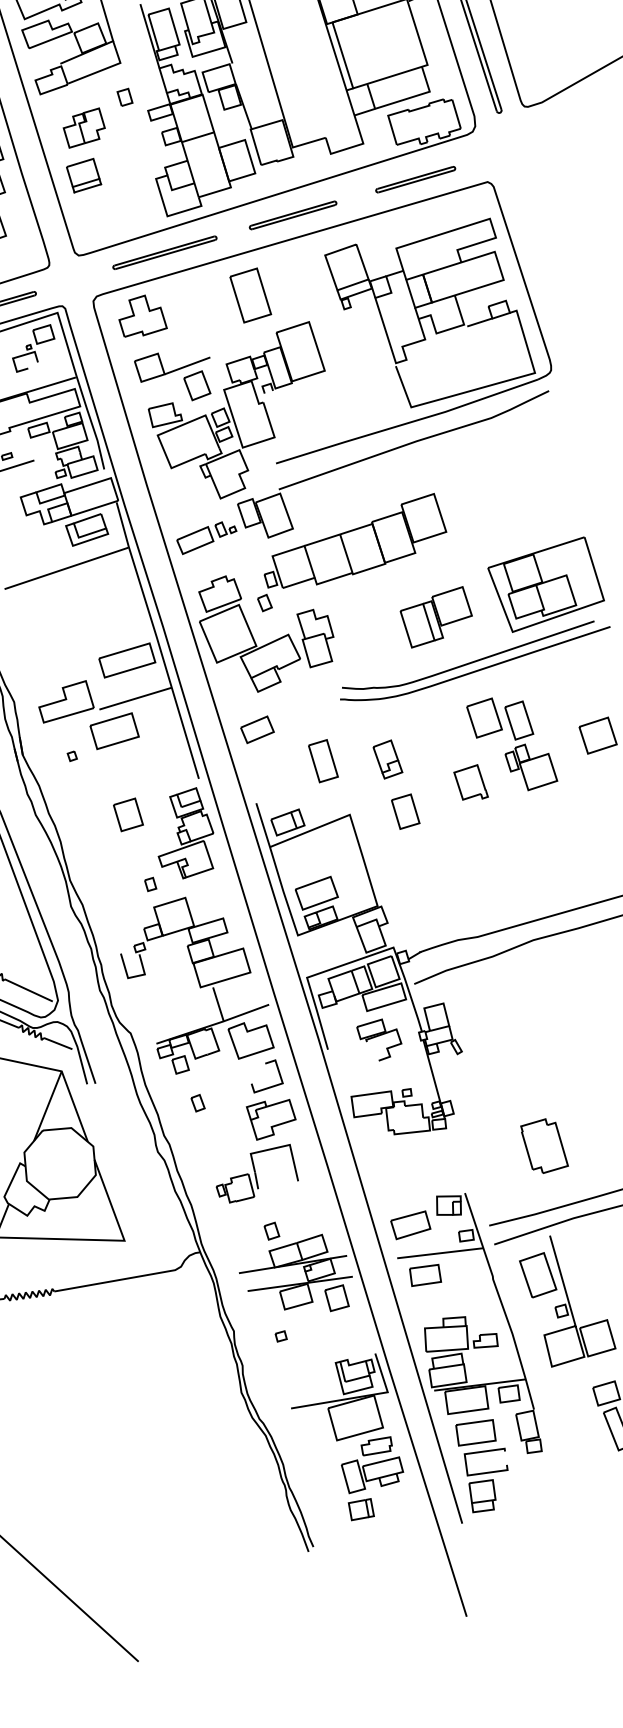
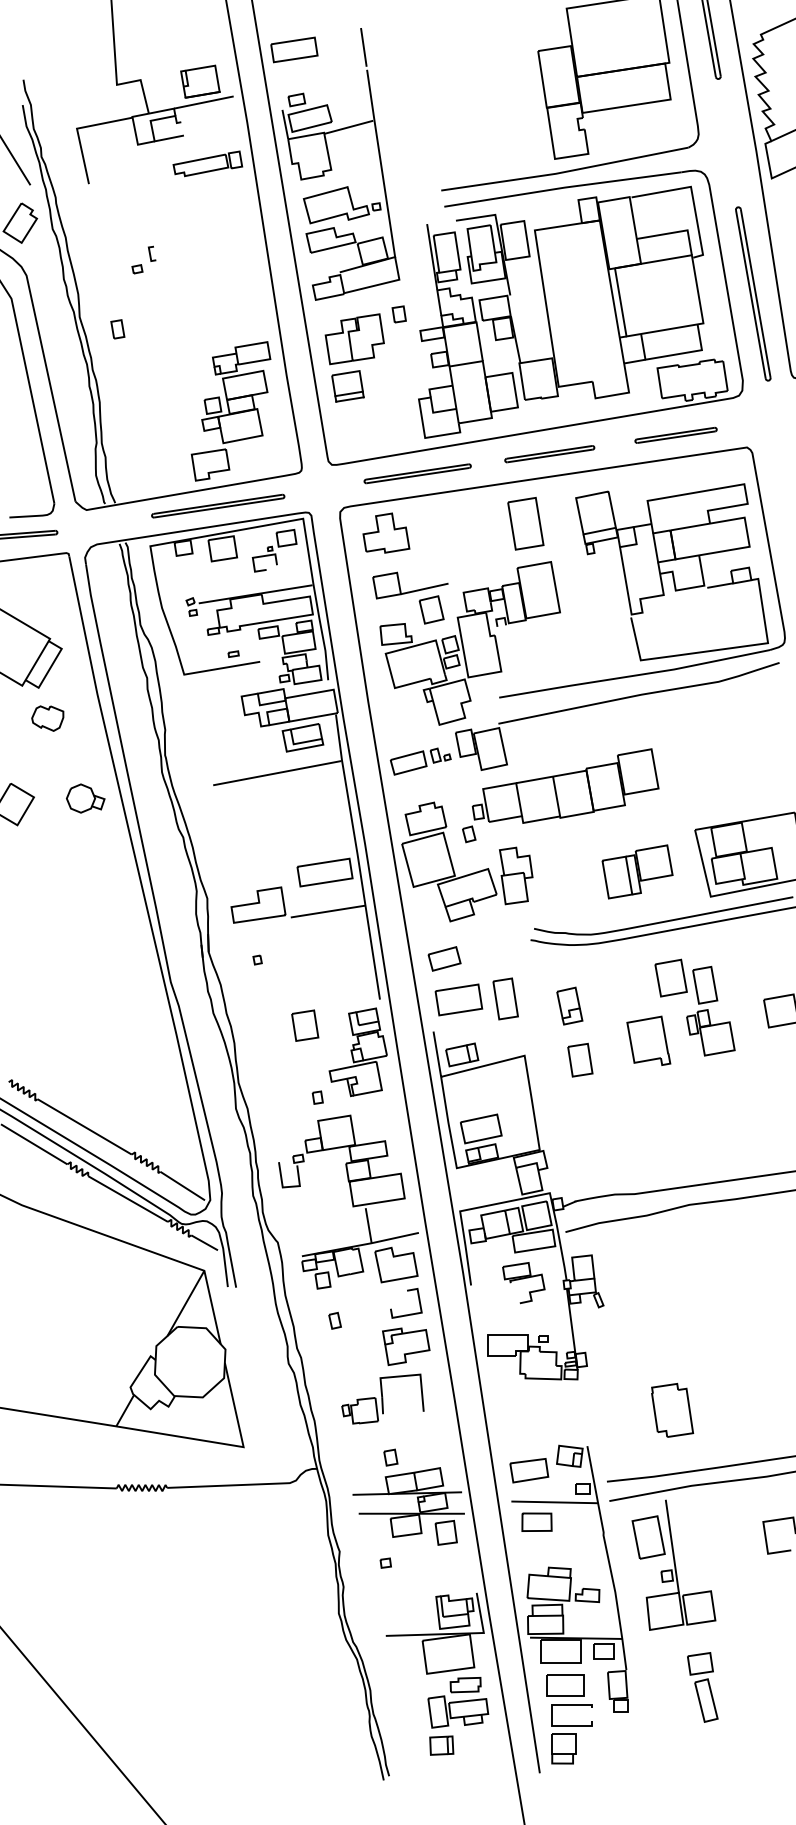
part: (84, 128) -> (354, 339), size x1.43
part: (250, 295) -> (525, 523), moved
part: (114, 730) -> (458, 999), moved
part: (470, 782) -> (648, 1040), size x1.43

